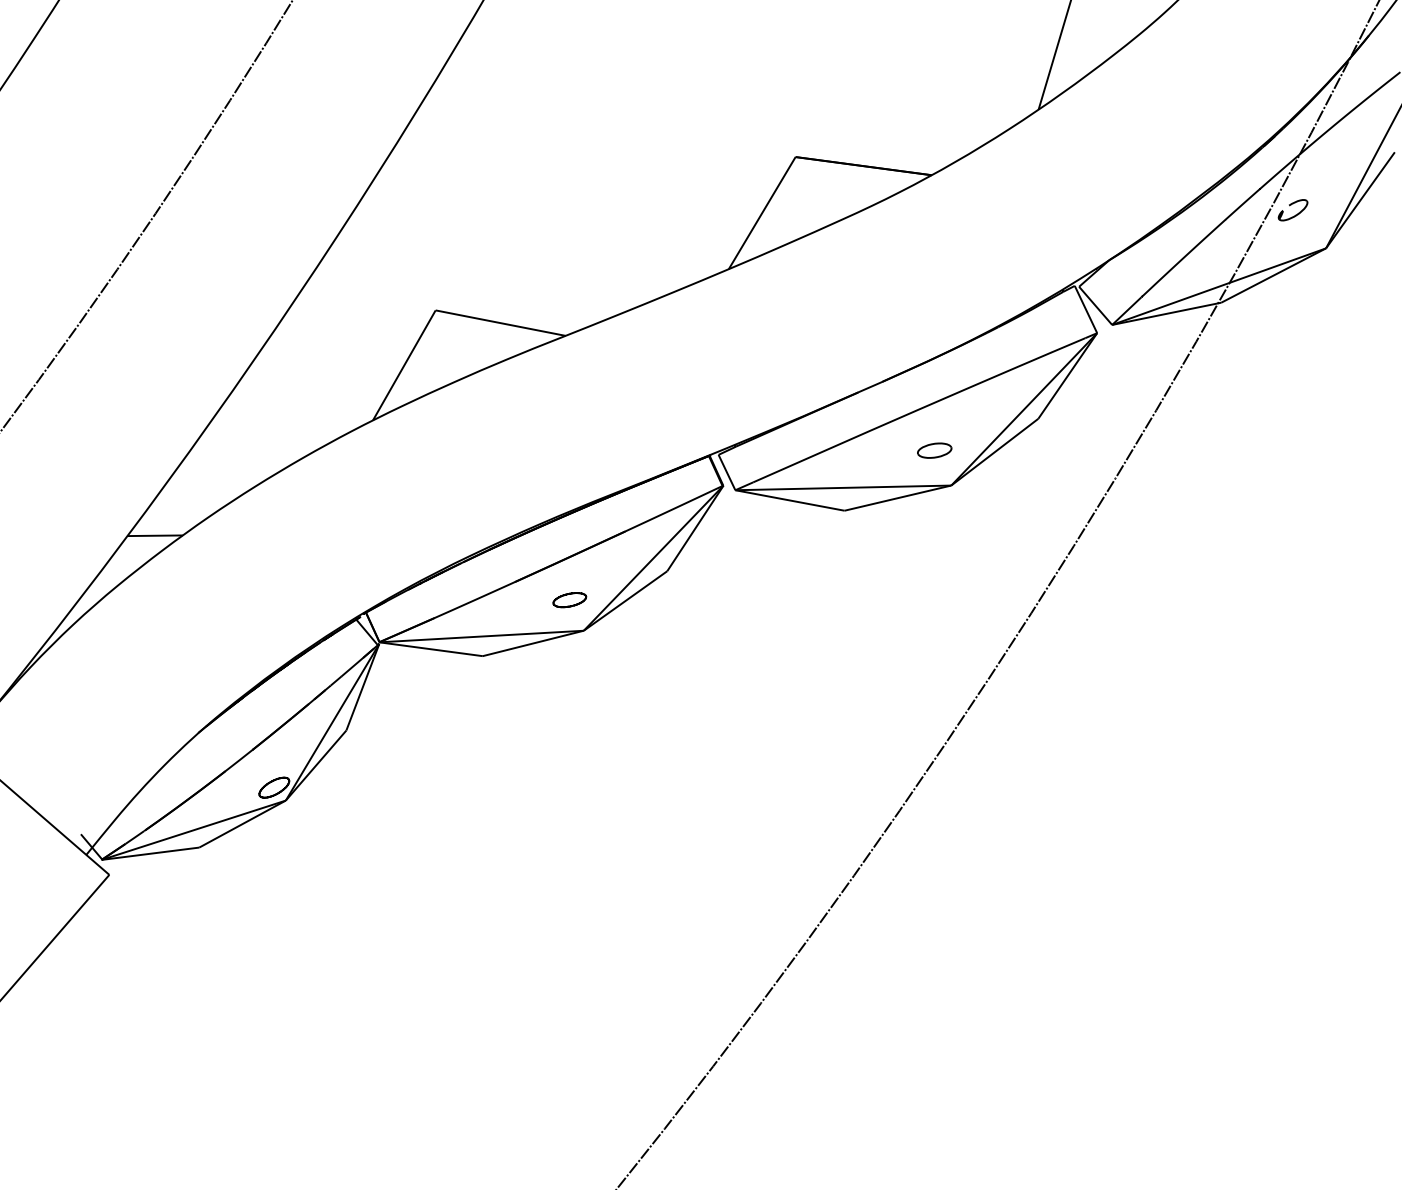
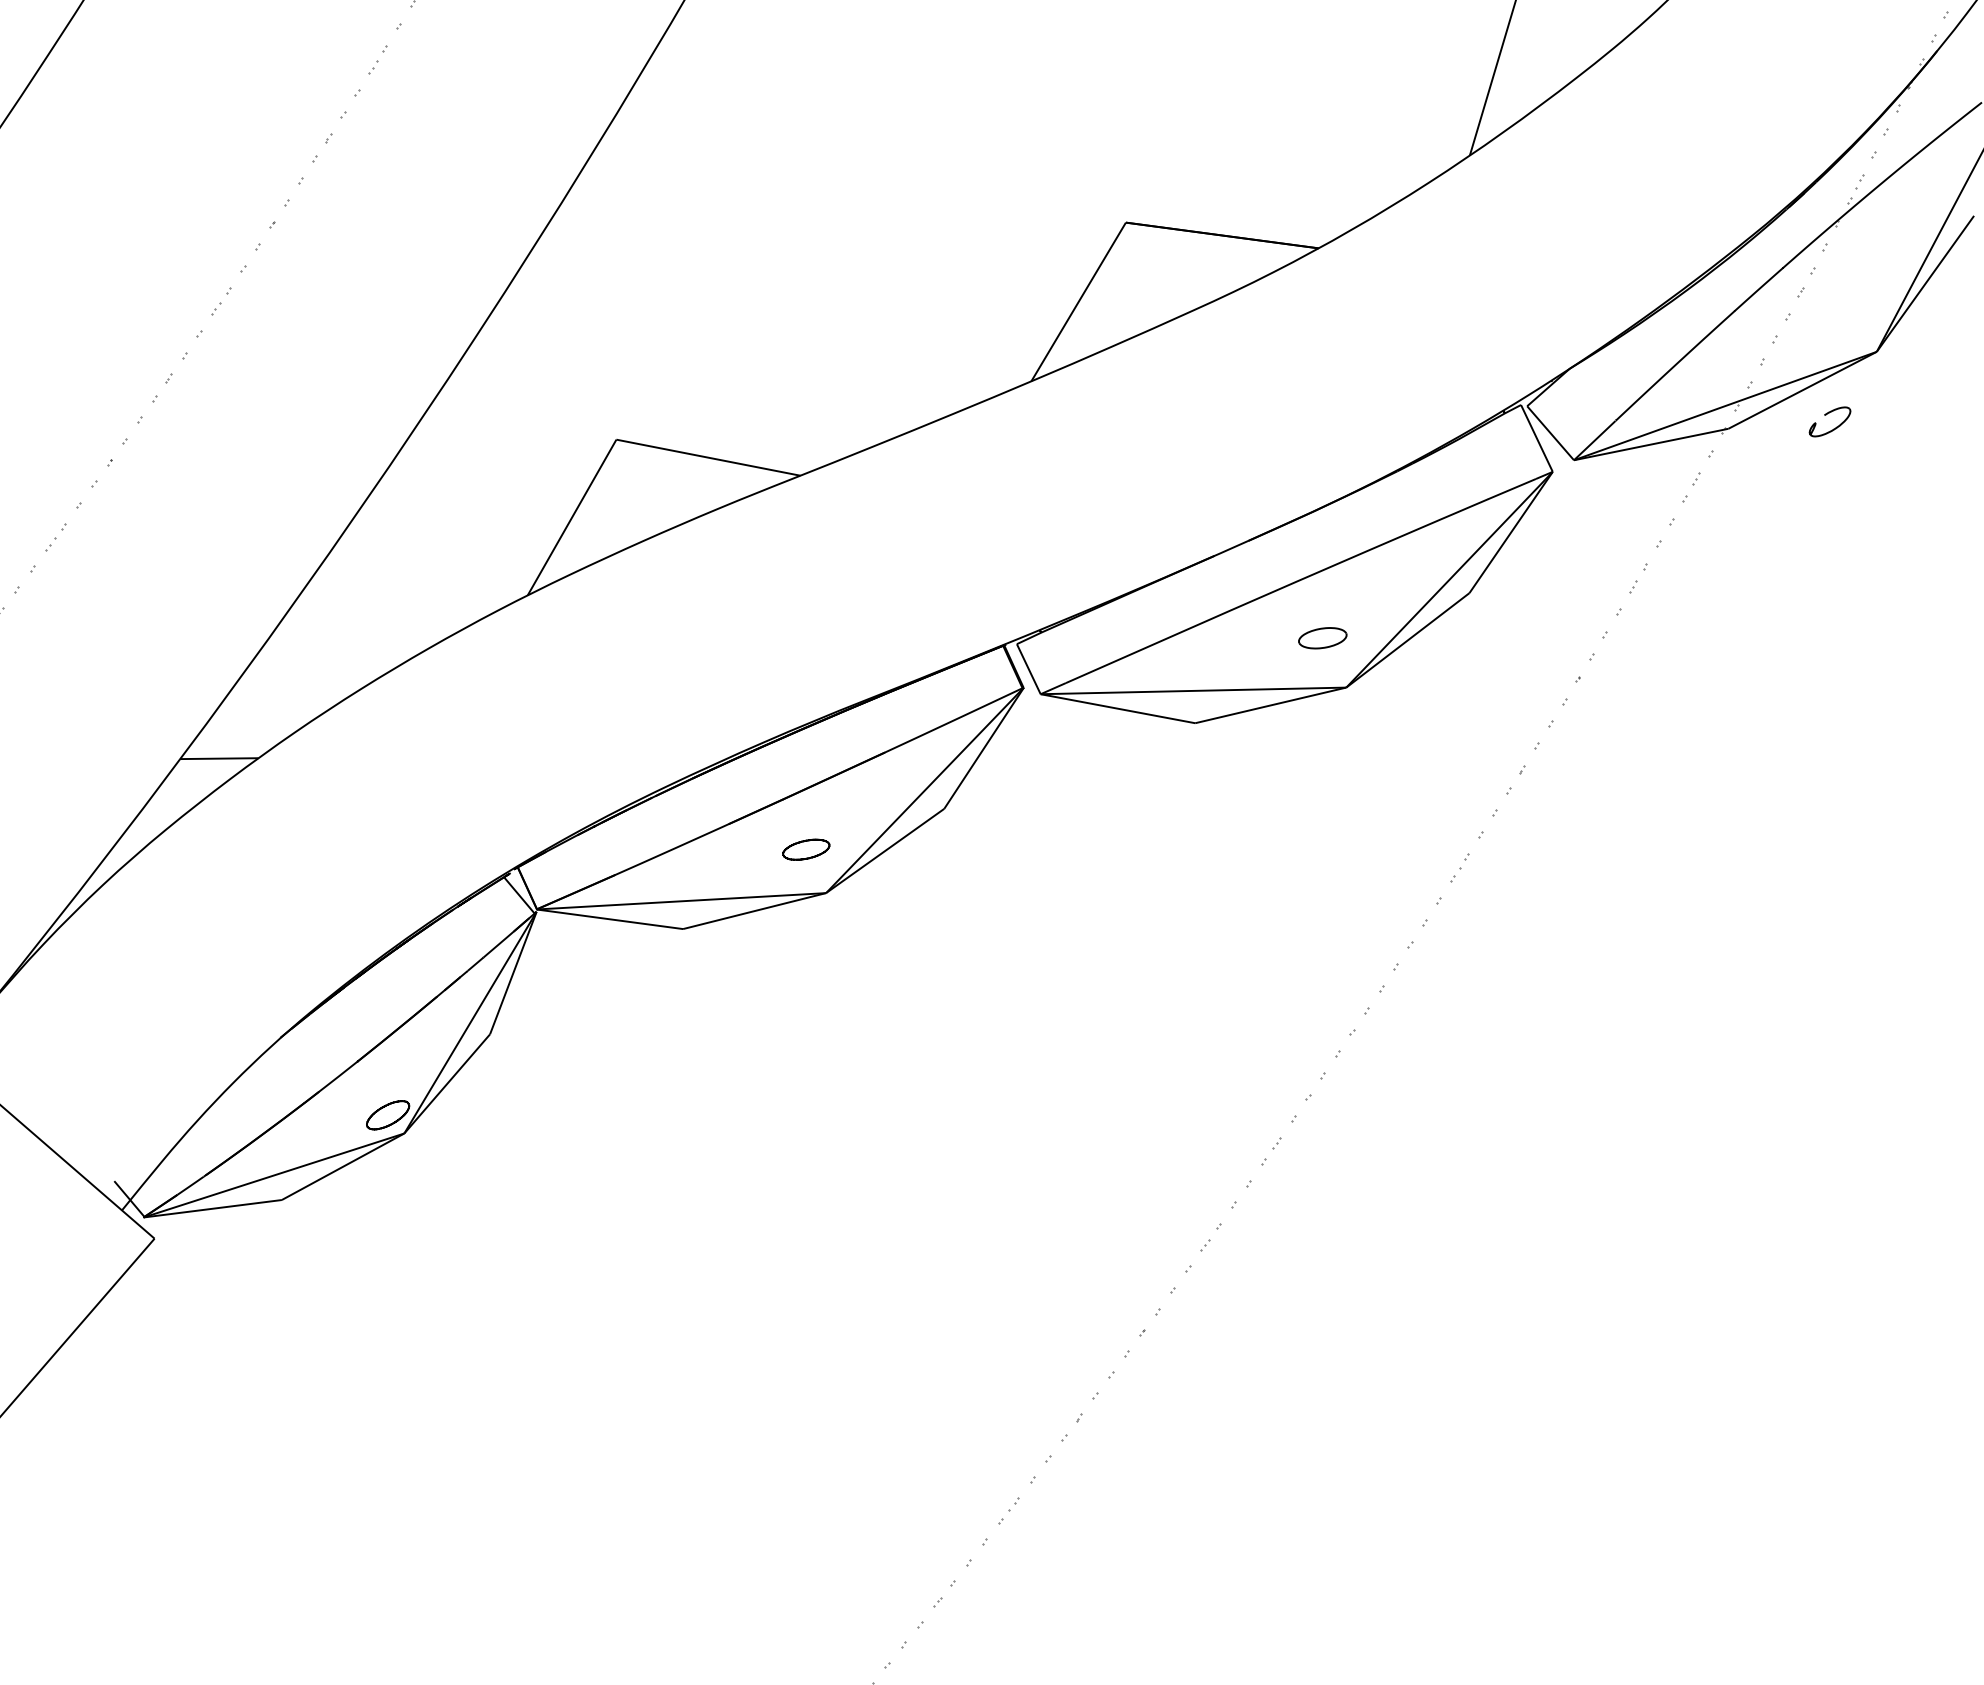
part: (1290, 205) -> (1826, 415), moved

